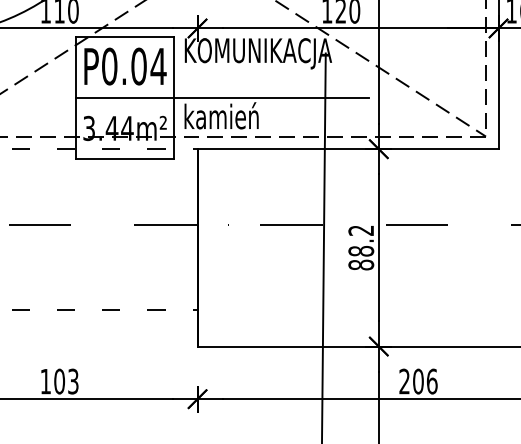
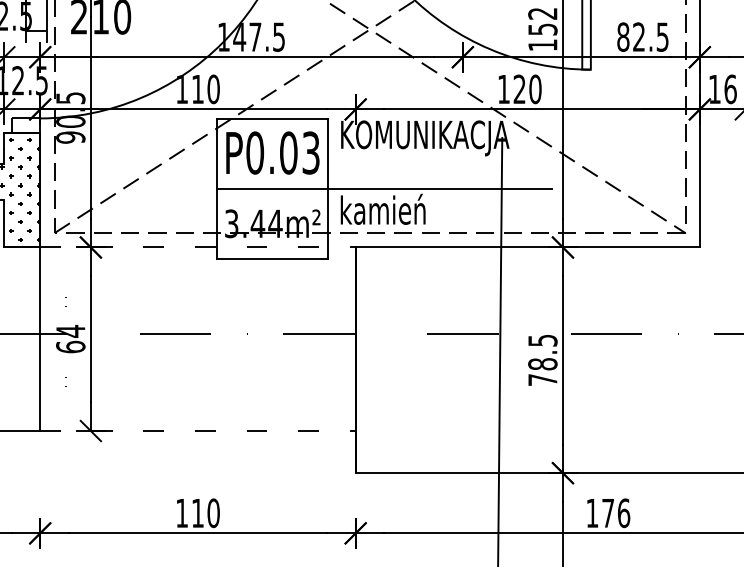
text: (158, 66) -> (310, 152), P0.04 -> P0.03
text: (360, 247) -> (542, 360), 88.2 -> 78.5
text: (66, 381) -> (205, 513), 103 -> 110
text: (411, 381) -> (600, 513), 206 -> 176

